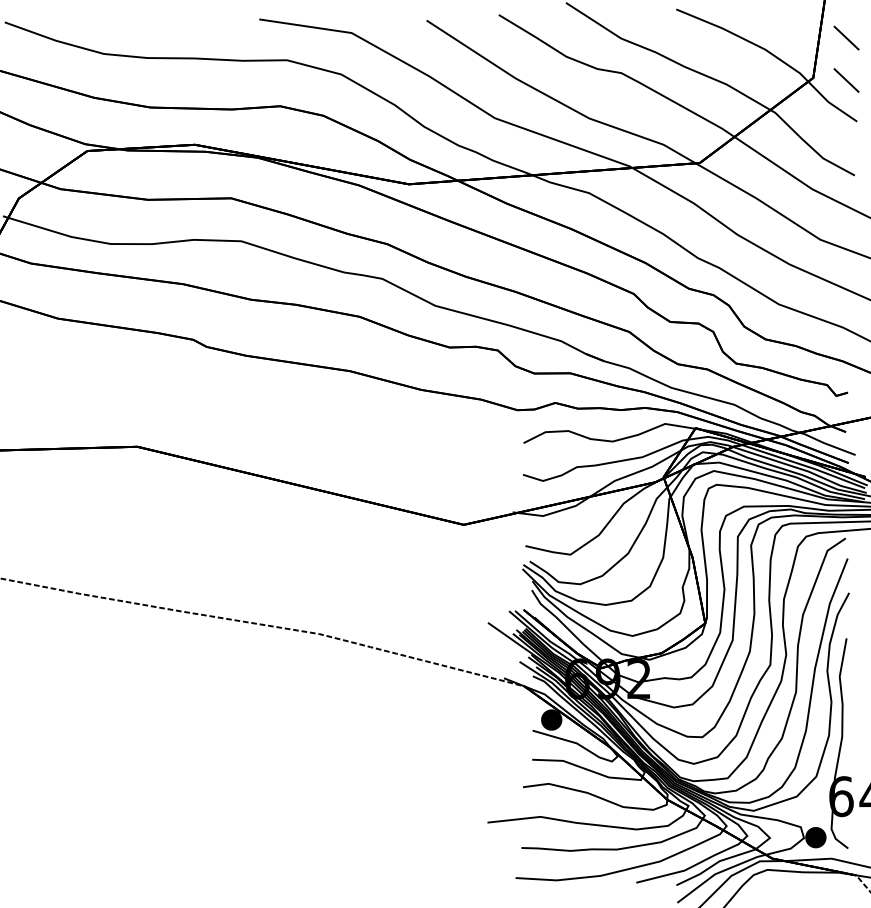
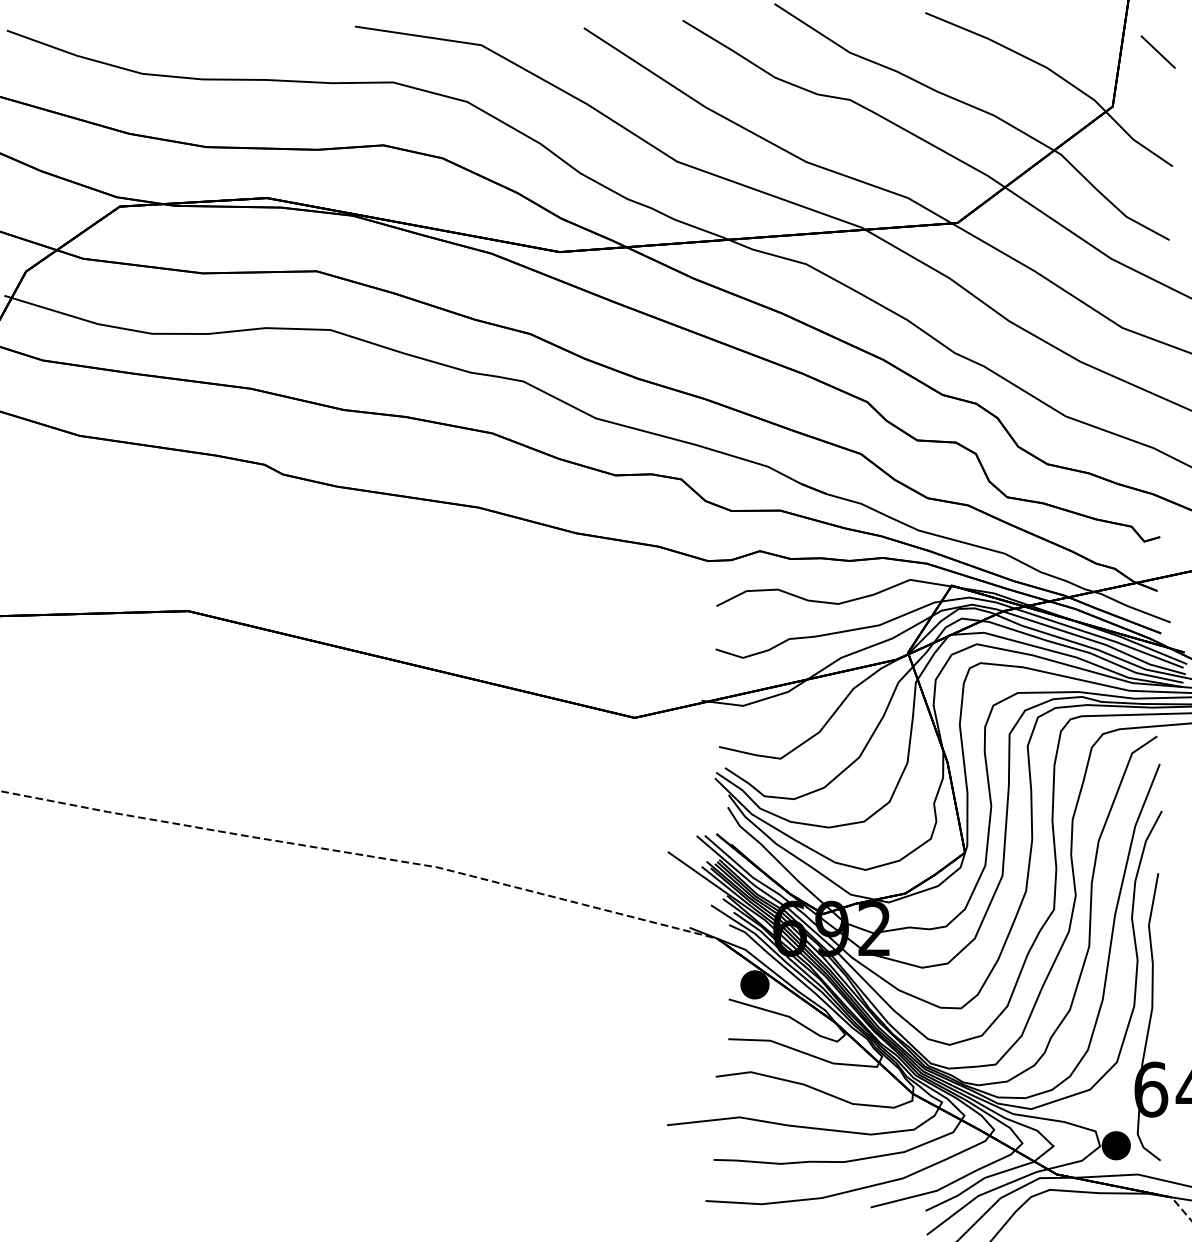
line: (846, 80) -> (1157, 109), removed

